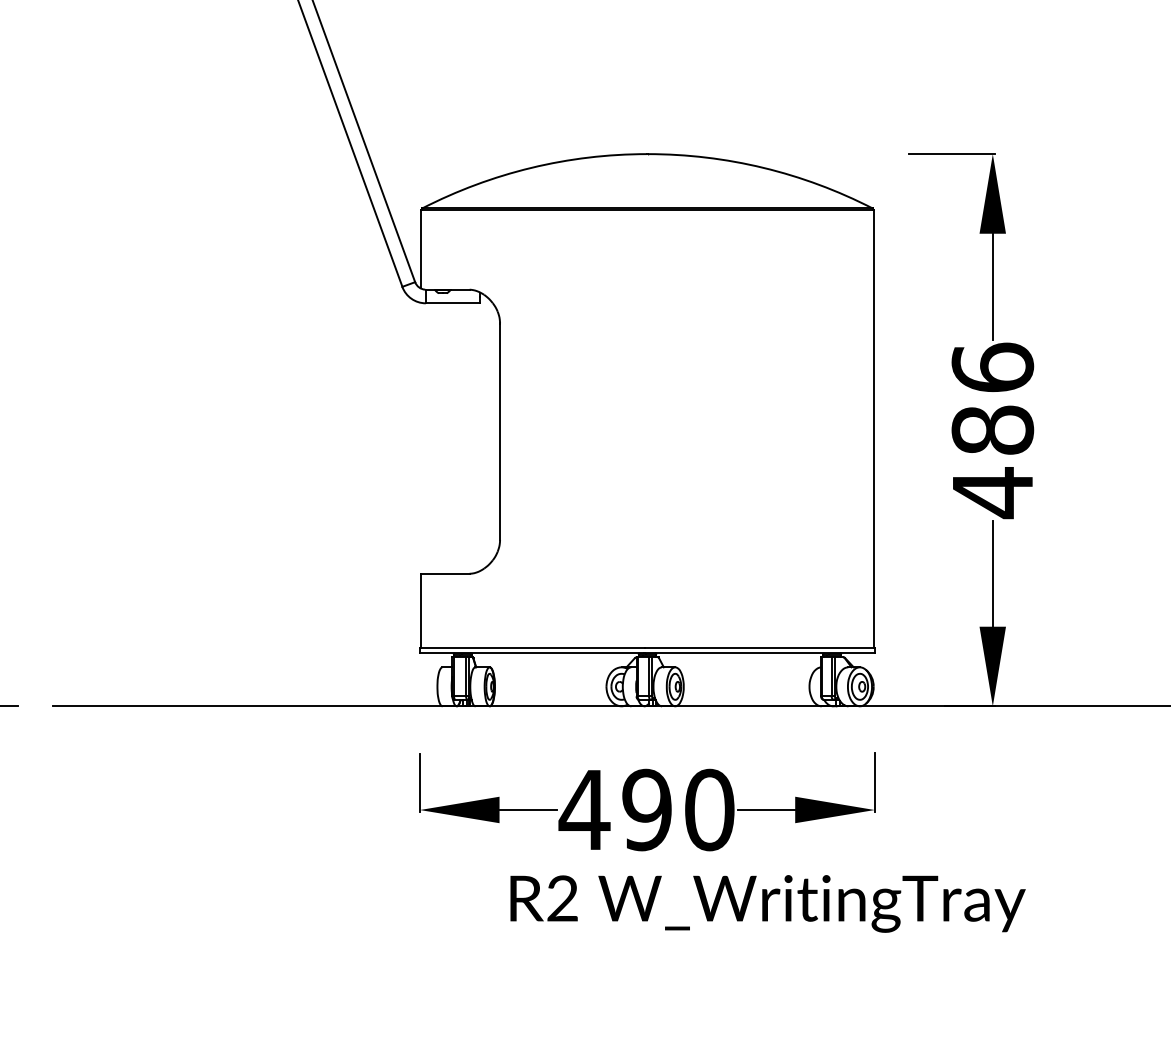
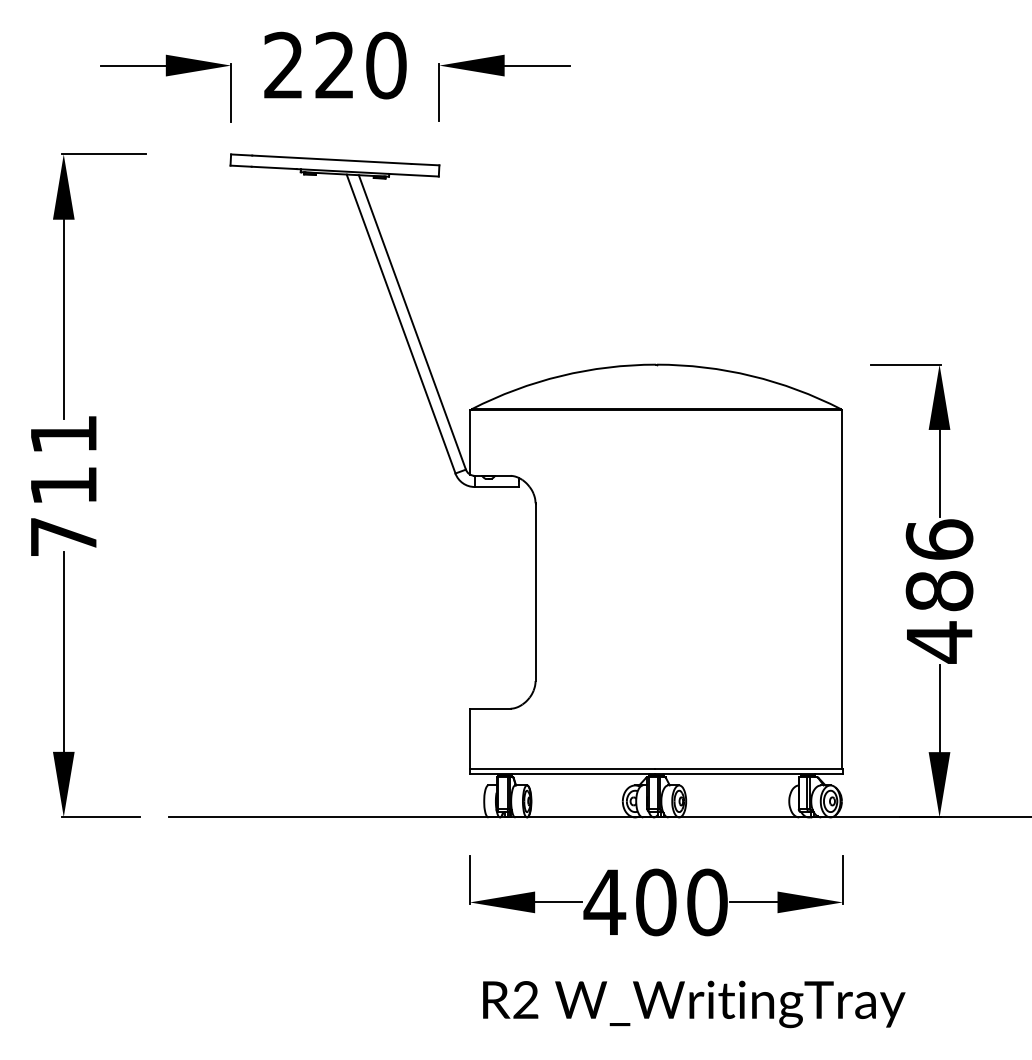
text: (646, 810) -> (655, 902), 490 -> 400
text: (768, 904) -> (694, 1004), moved

